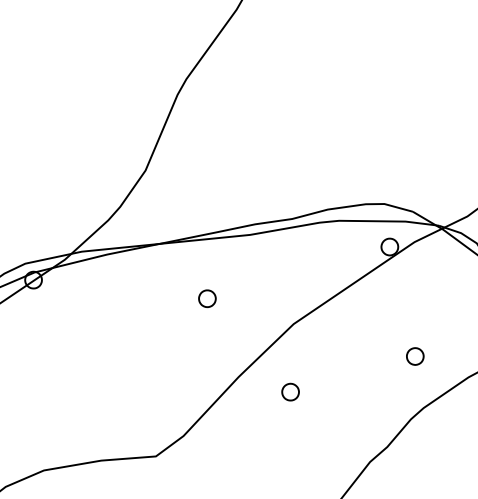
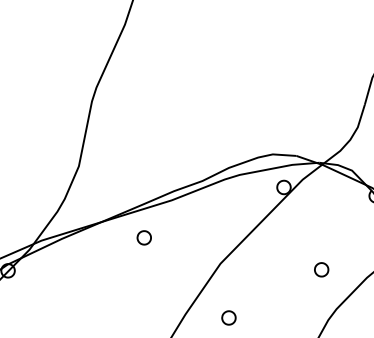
part: (207, 298) -> (144, 237), moved

